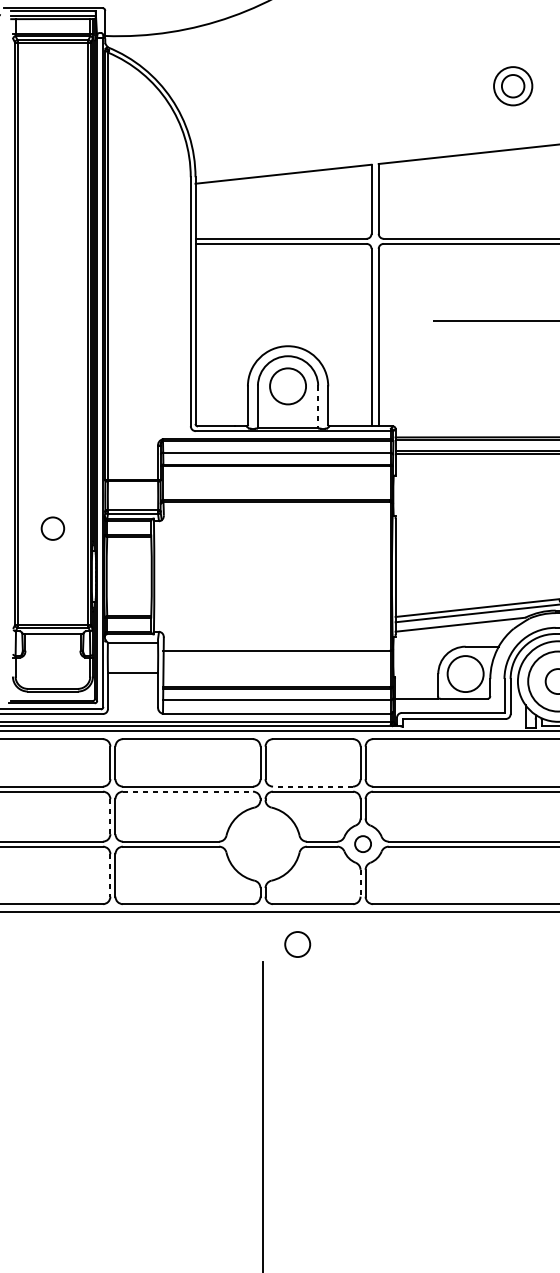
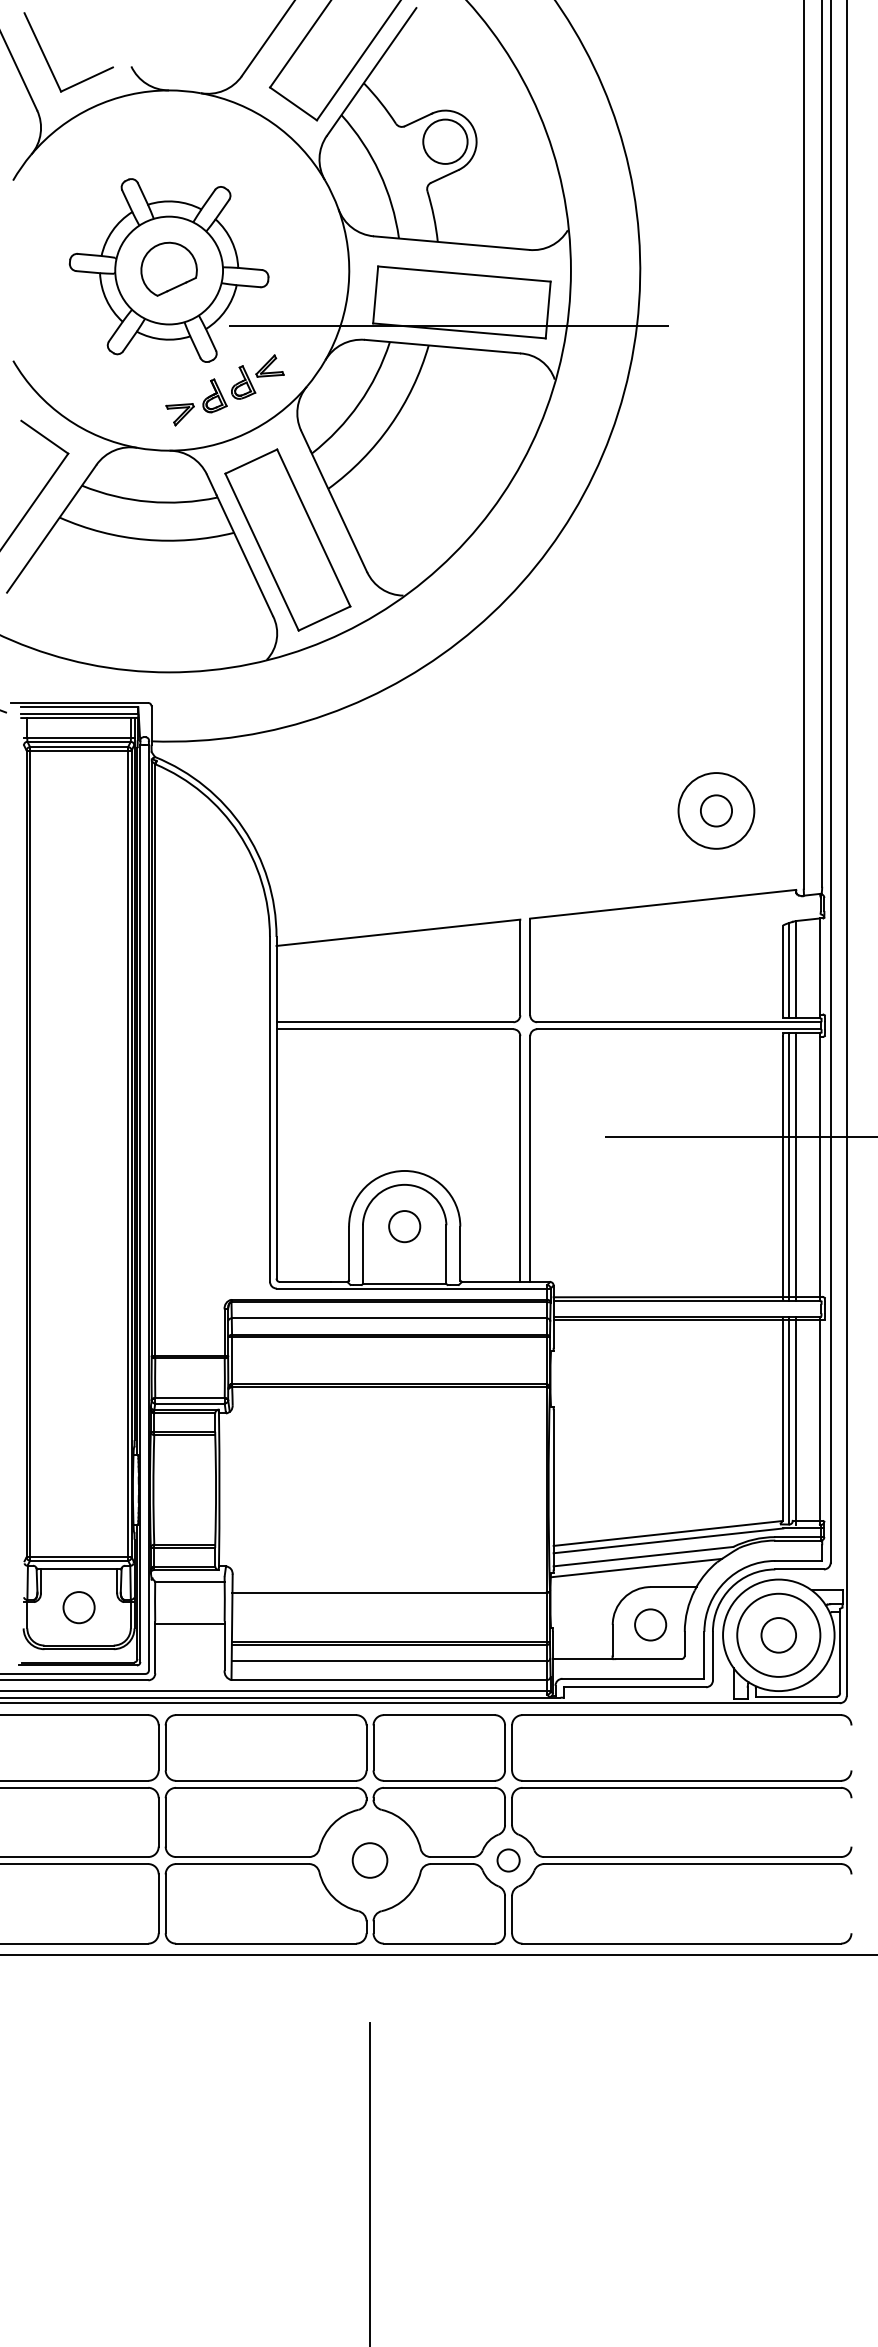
circle: (513, 85) -> (716, 810), size x1.43
circle: (287, 386) -> (404, 1226), size x0.62
line: (318, 407) -> (446, 1255), dashed -> solid
circle: (52, 528) -> (78, 1607), moved
line: (455, 632) -> (636, 1567), added
circle: (465, 673) -> (650, 1624), size x0.62
line: (312, 786) -> (438, 1780), dashed -> solid
line: (188, 791) -> (266, 1787), dashed -> solid
line: (110, 816) -> (158, 1822), dashed -> solid
line: (110, 875) -> (158, 1904), dashed -> solid
line: (360, 883) -> (505, 1914), dashed -> solid
circle: (297, 944) -> (369, 1860), moved

